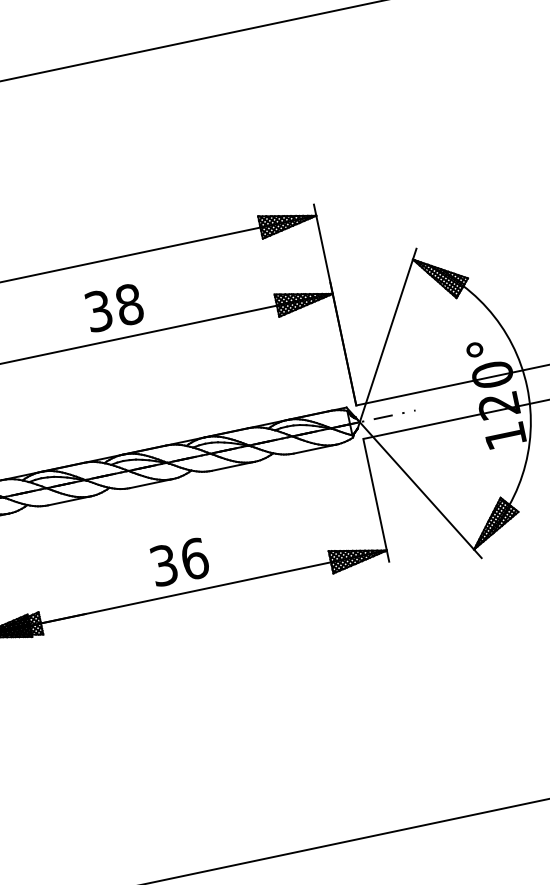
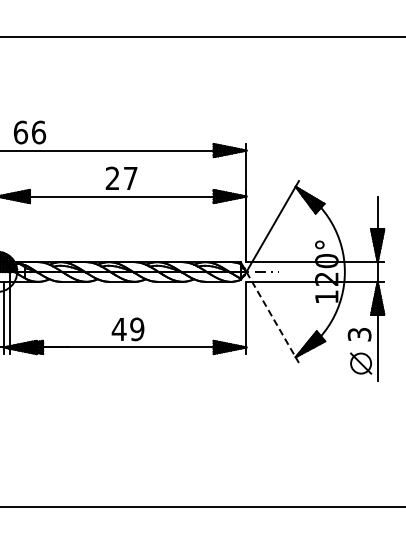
text: (113, 308) -> (121, 178), 38 -> 27
line: (420, 490) -> (272, 317), solid -> dashed
text: (178, 562) -> (127, 329), 36 -> 49

